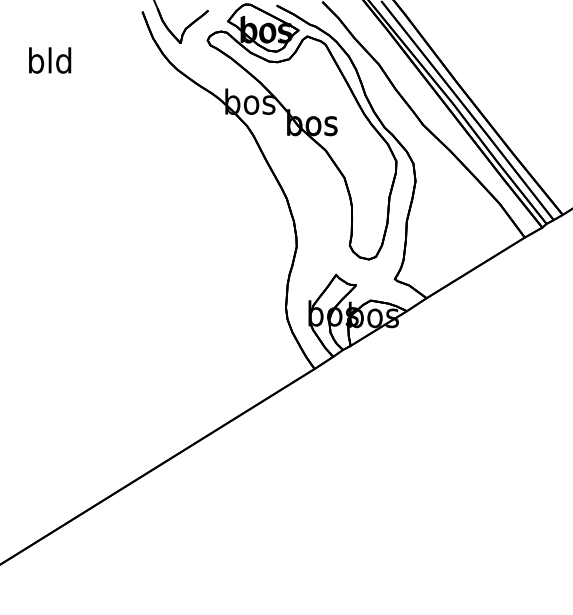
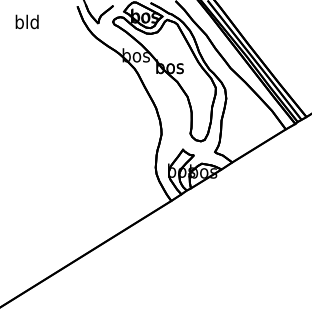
text: (48, 59) -> (26, 21), moved

